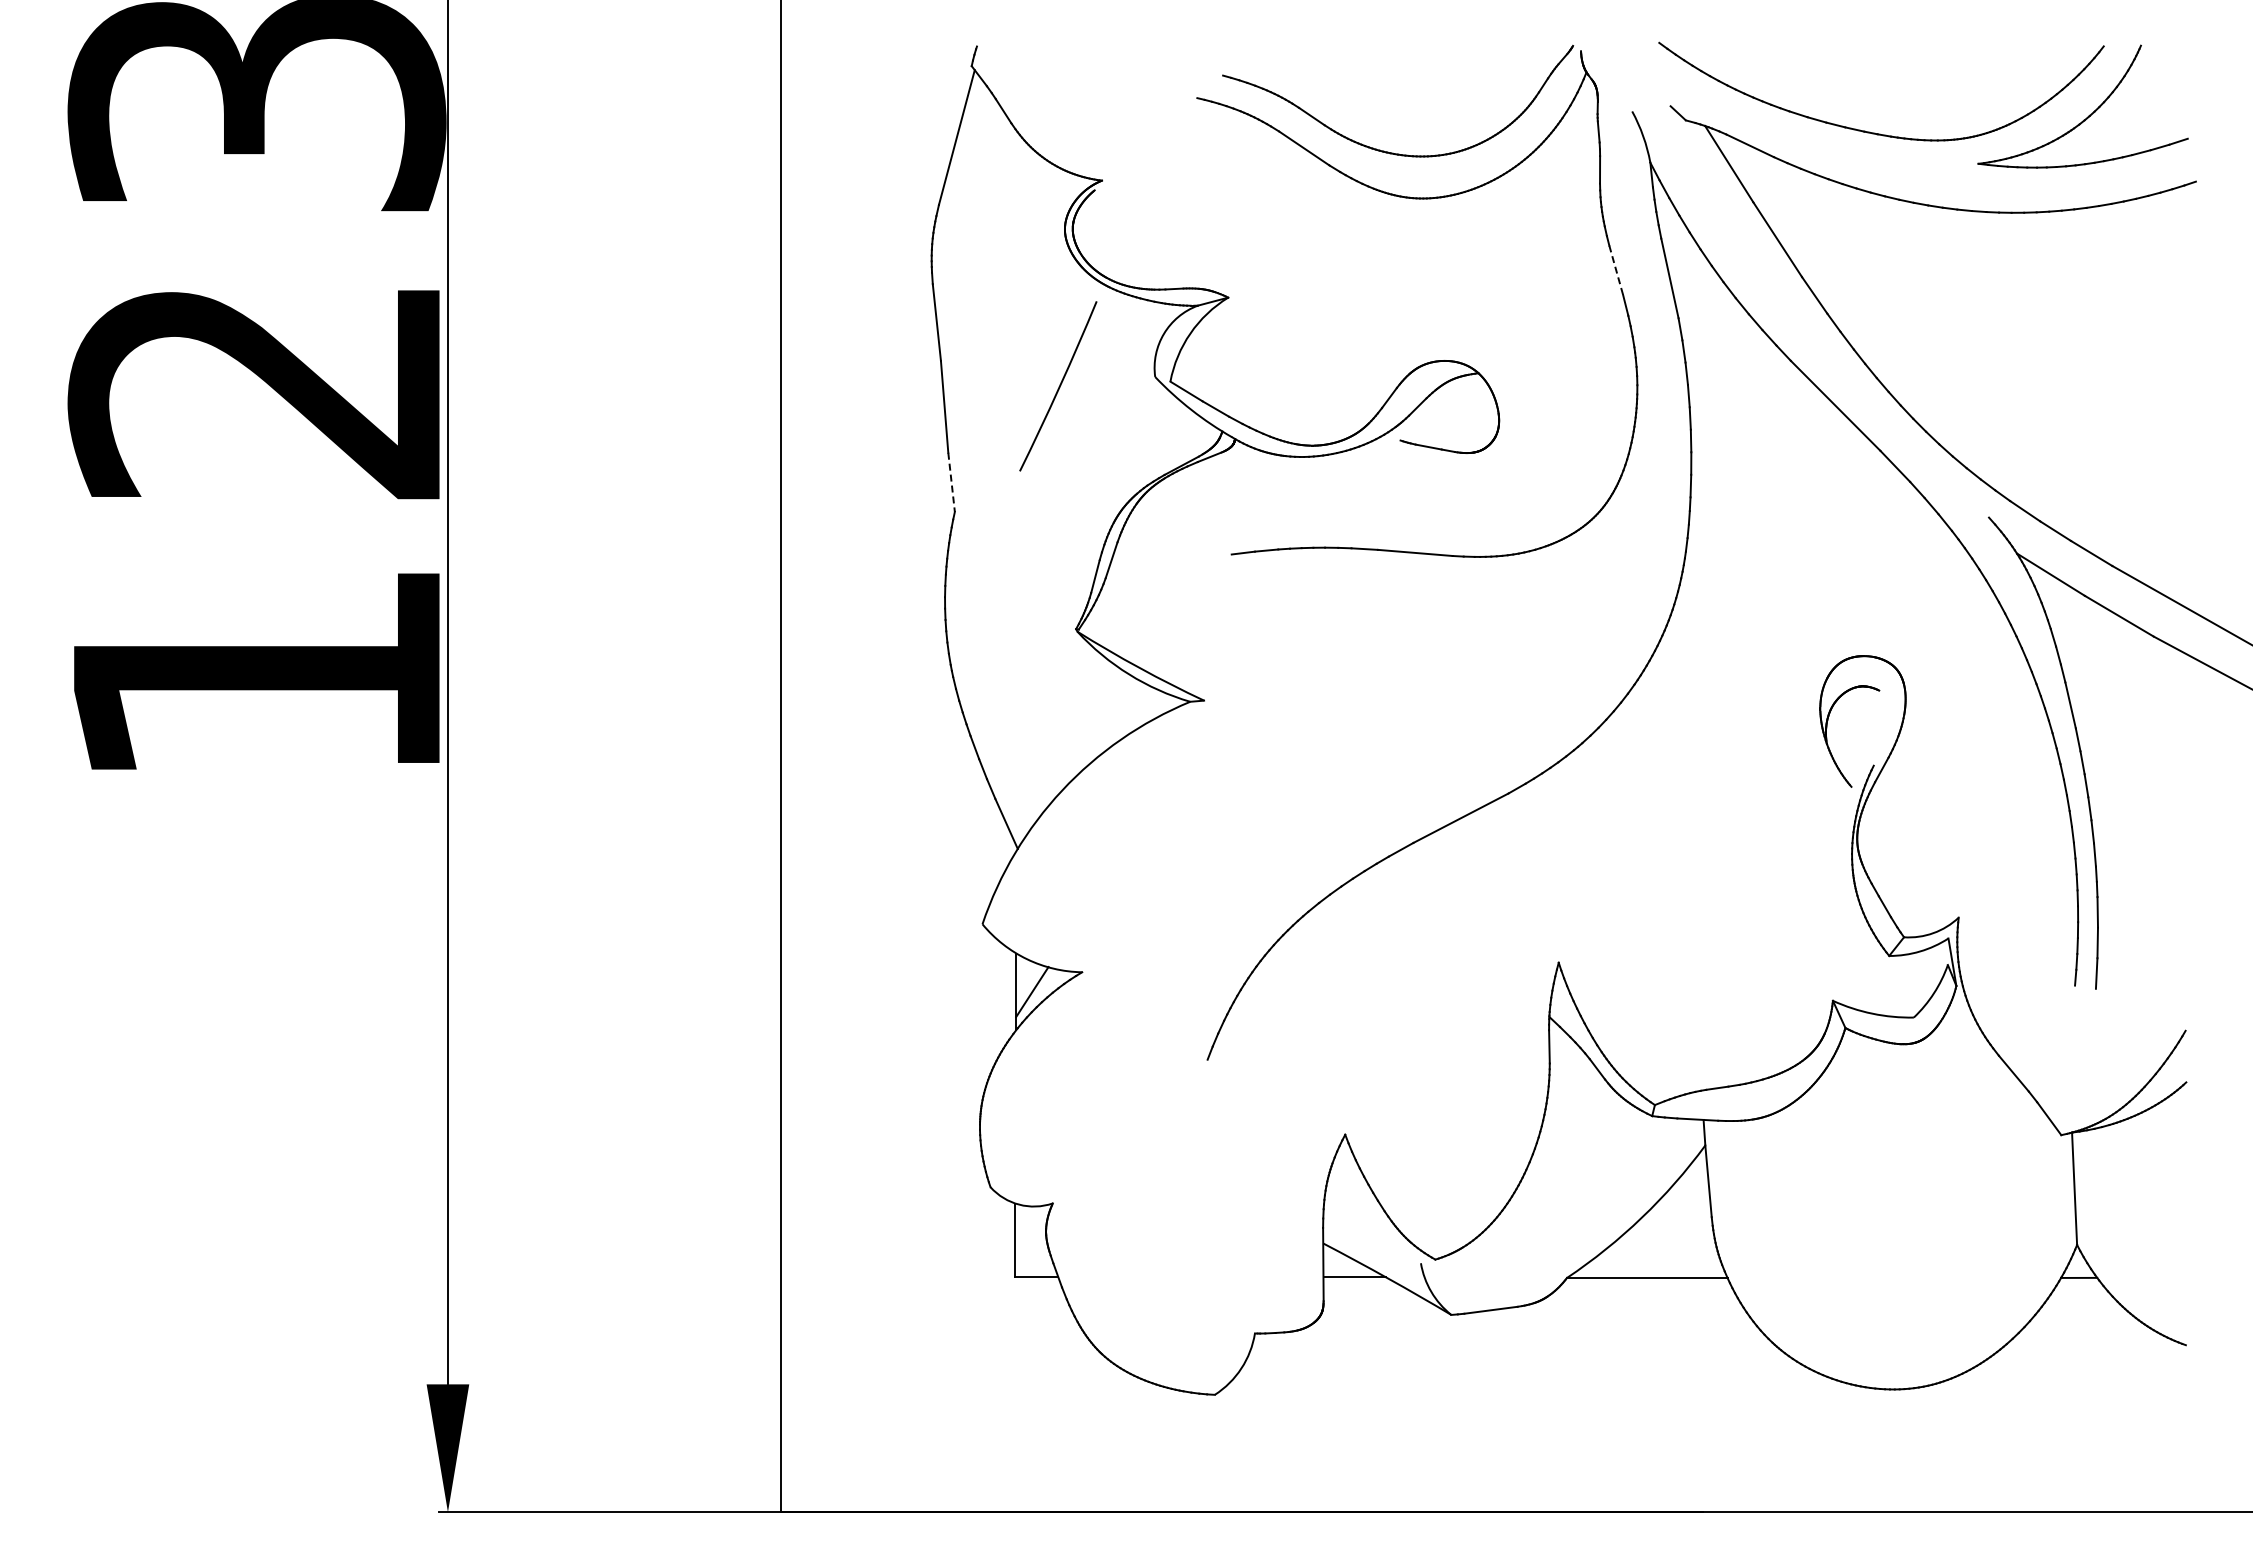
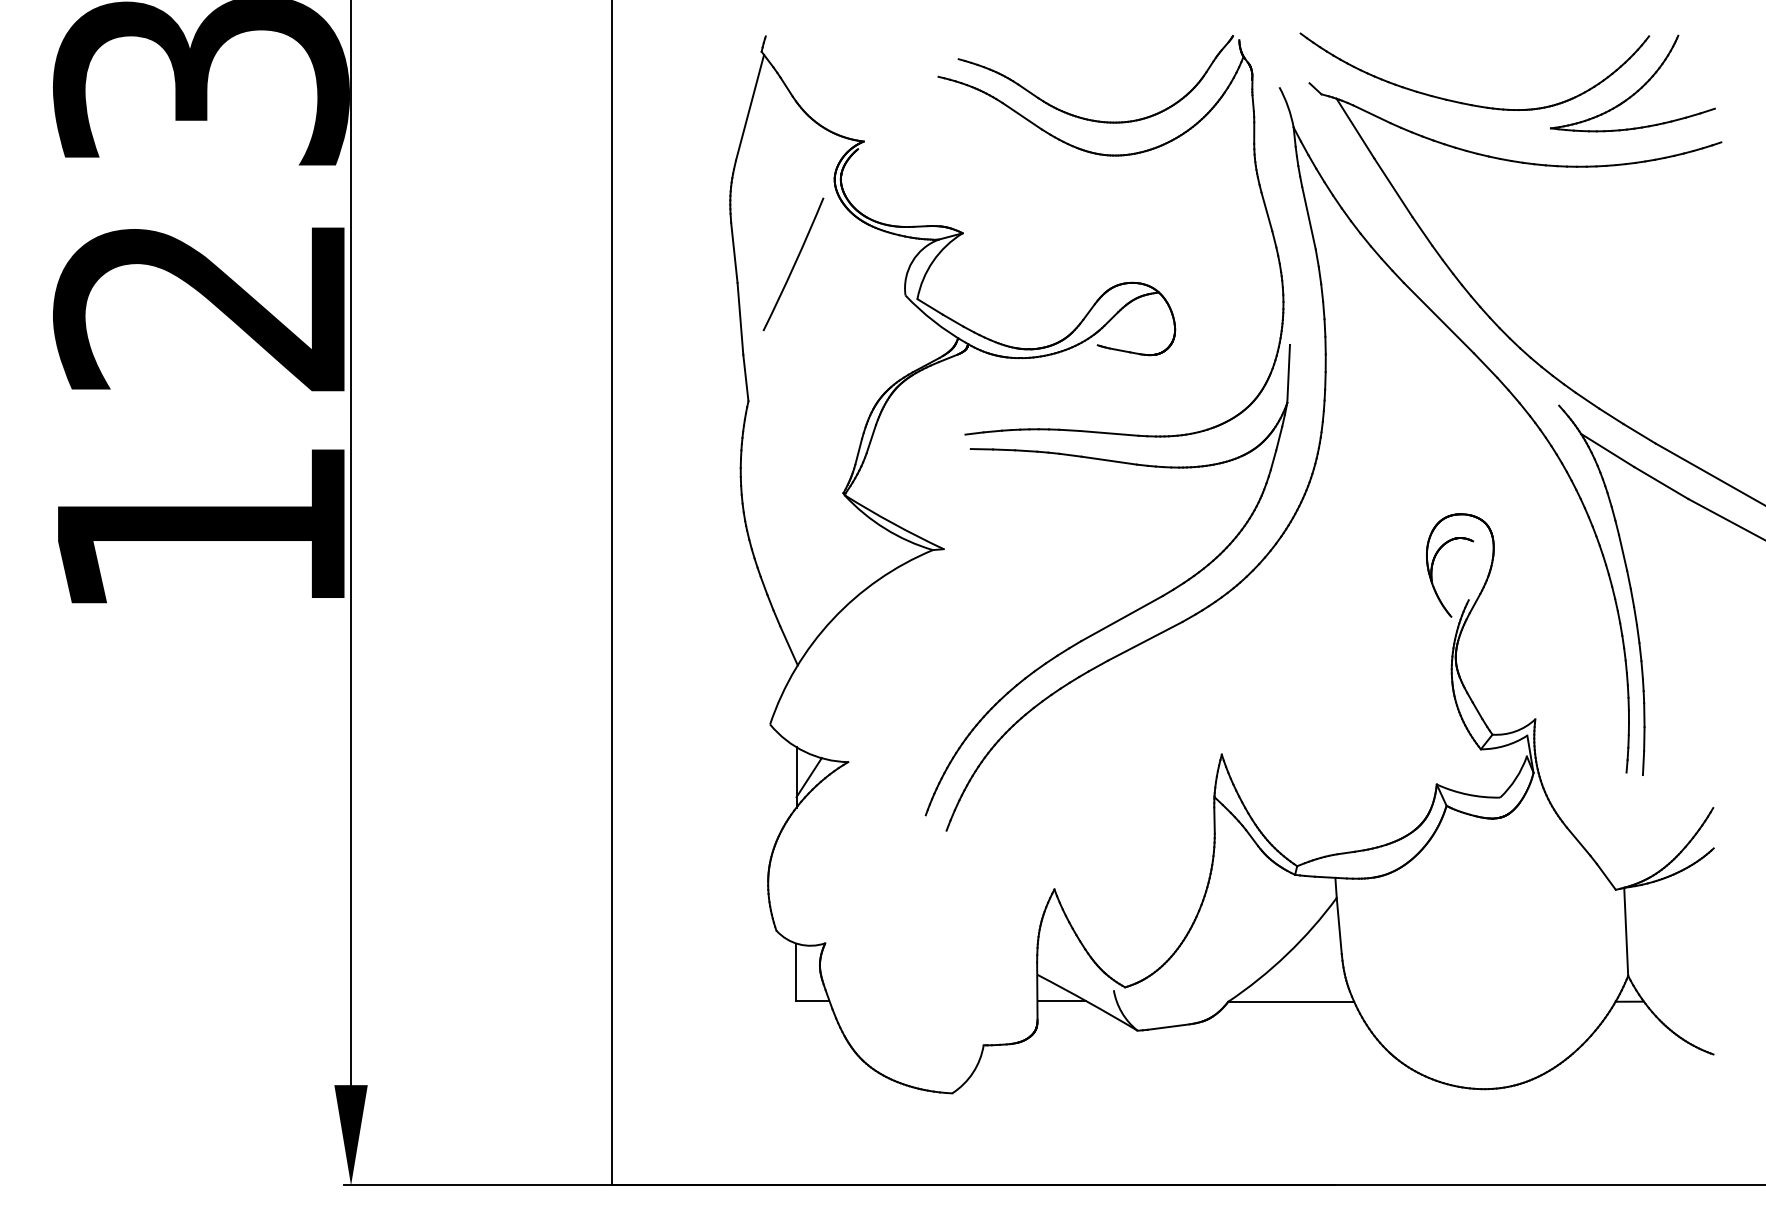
line: (1616, 270) -> (1267, 211), dashed -> solid
arc: (1058, 386) -> (793, 264), moved
line: (951, 482) -> (745, 378), dashed -> solid
part: (1435, 785) -> (1125, 615), added

